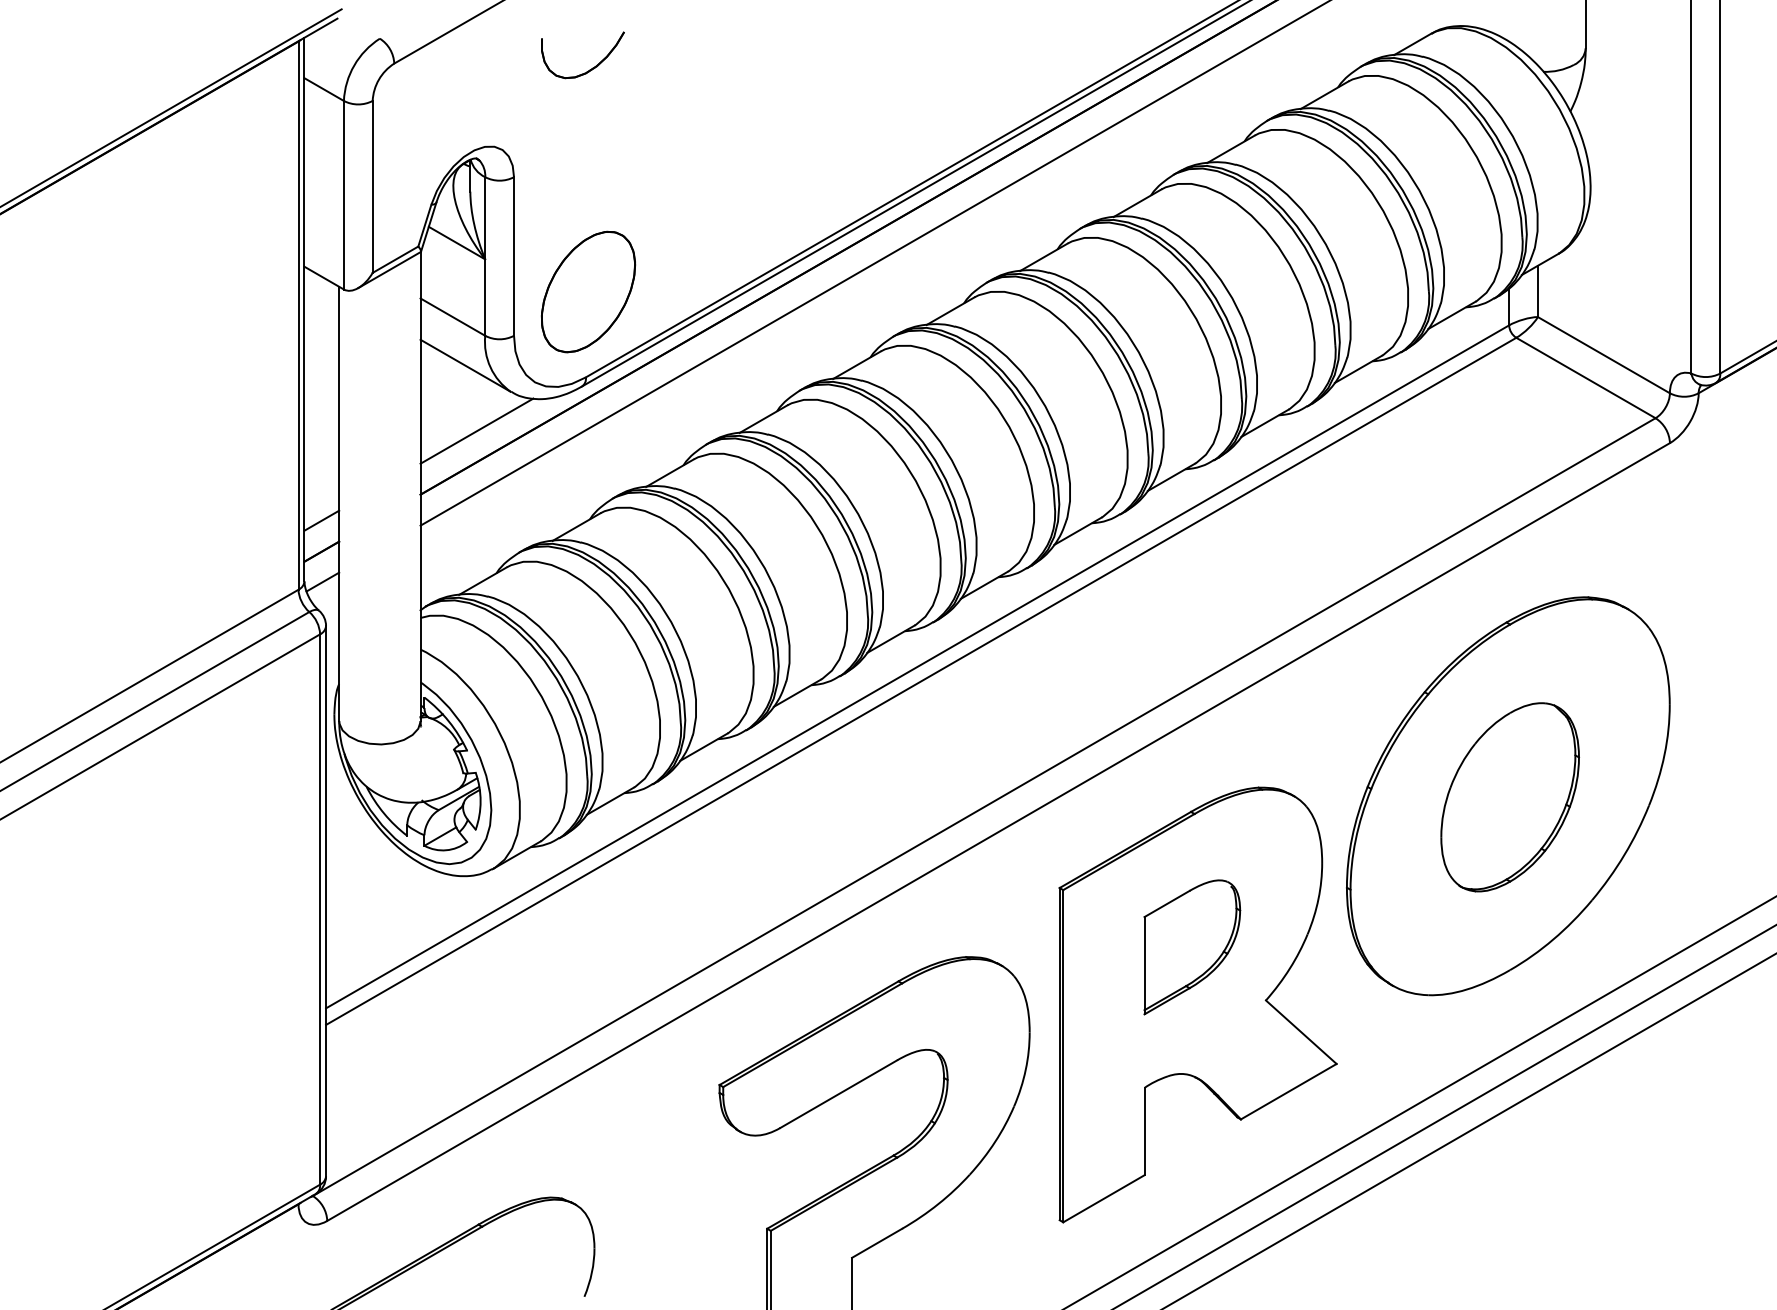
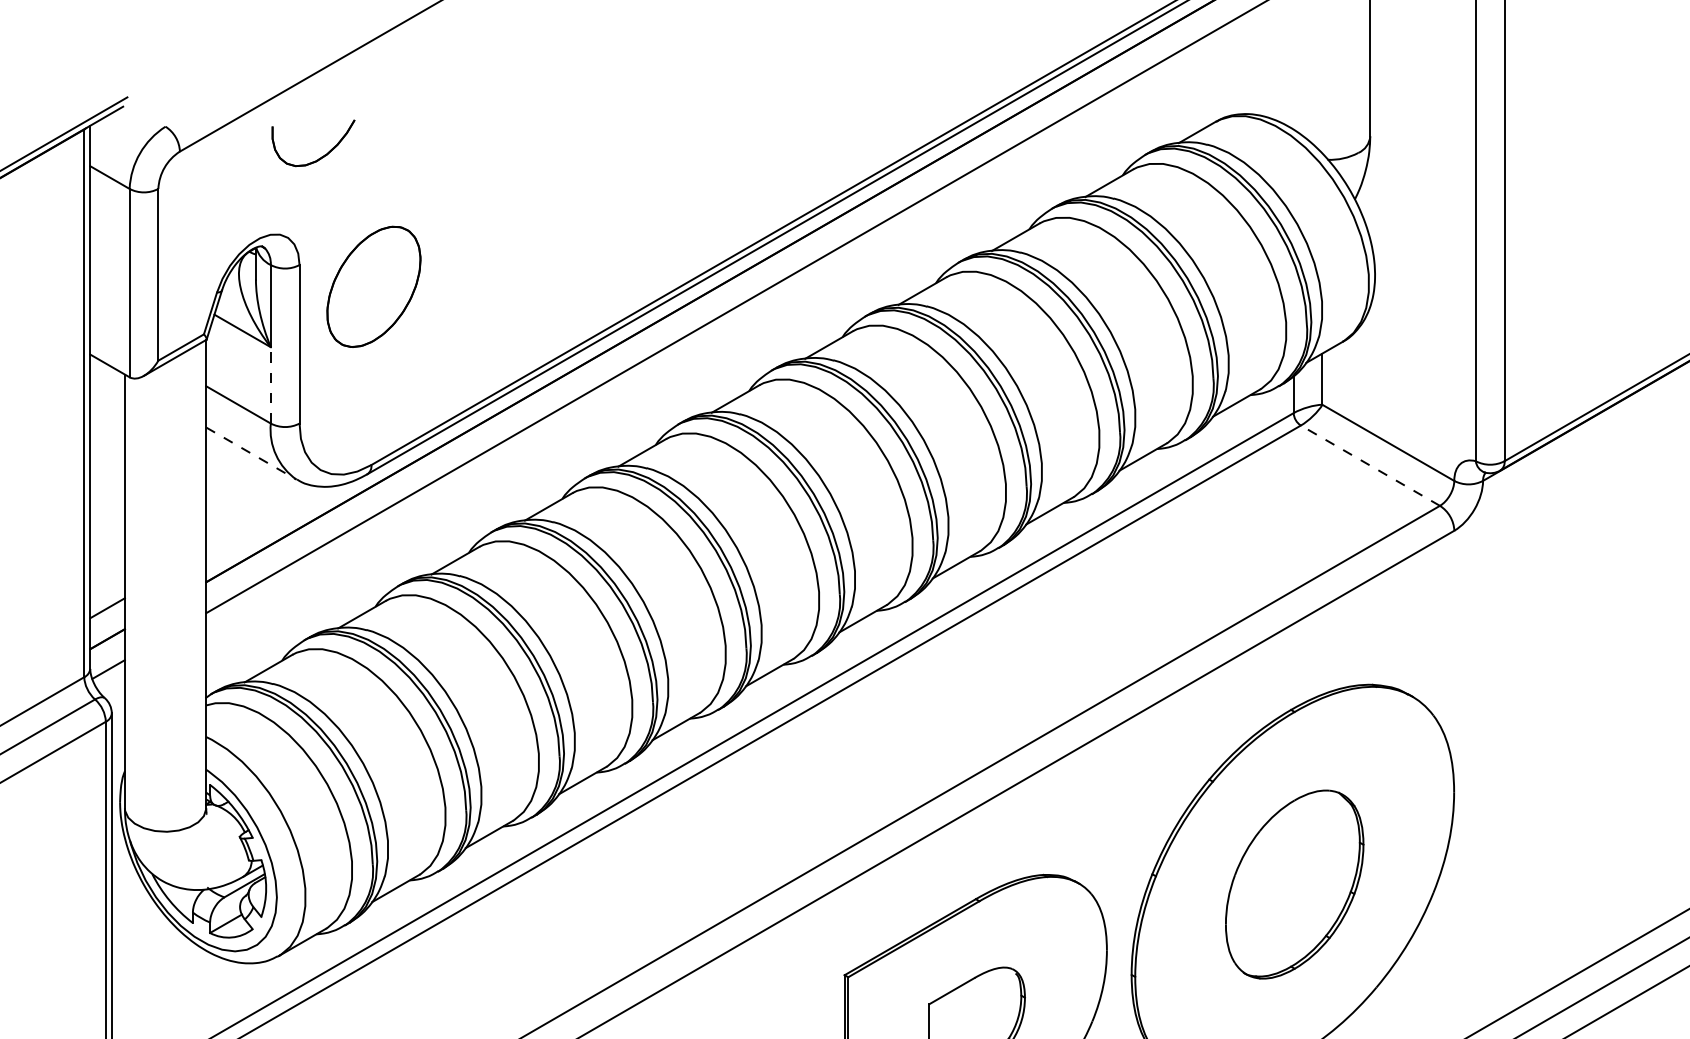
part: (592, 67) -> (323, 155), moved
part: (588, 291) -> (373, 286), moved
line: (485, 297) -> (271, 385), solid -> dashed
line: (465, 365) -> (251, 453), solid -> dashed
line: (1585, 377) -> (1369, 465), solid -> dashed
line: (476, 430) -> (262, 518), removed

